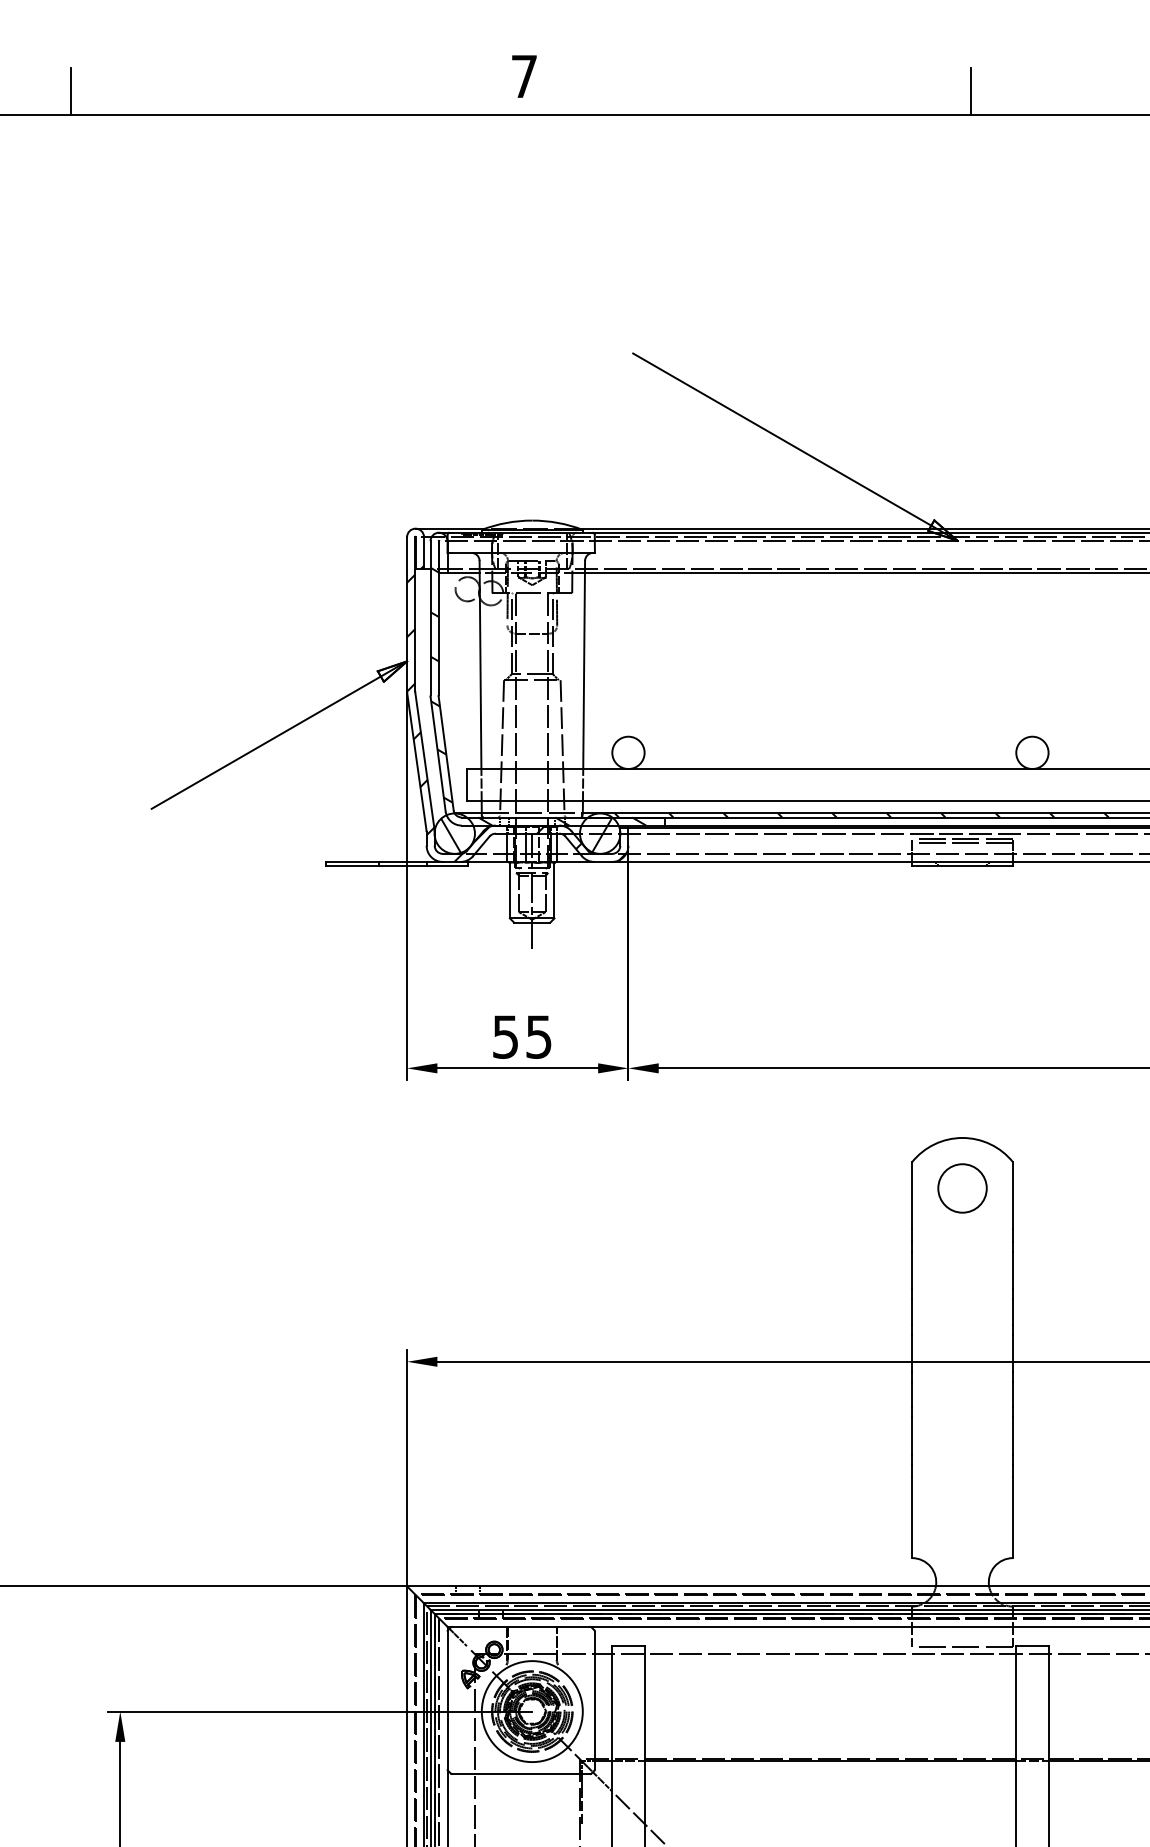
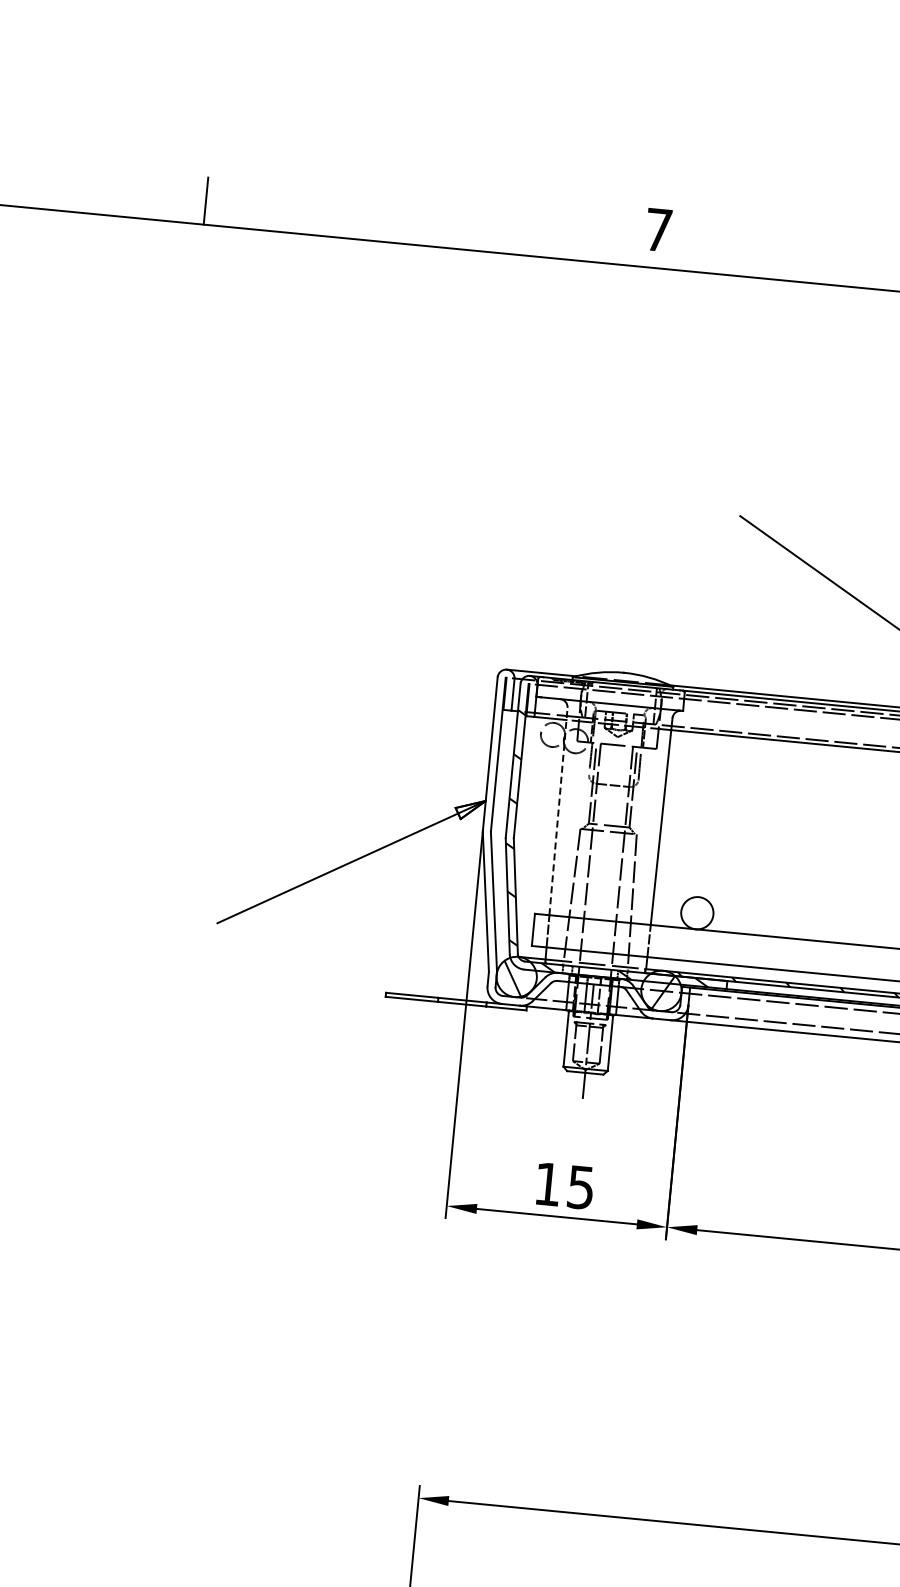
line: (480, 664) -> (558, 811), solid -> dashed
hatch: (516, 713) -> (589, 863), removed
text: (505, 1036) -> (547, 1183), 55 -> 15

